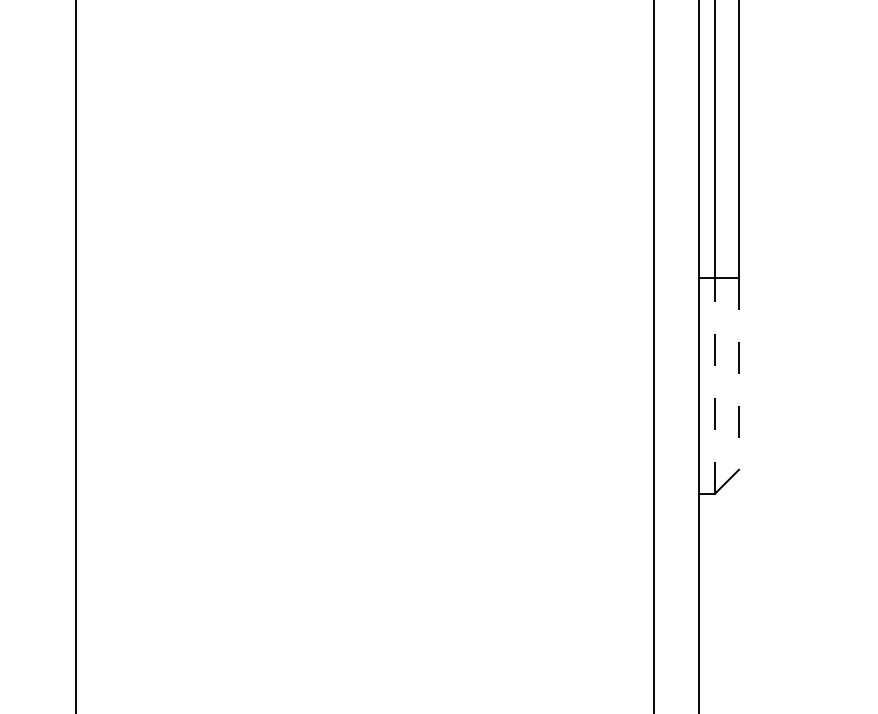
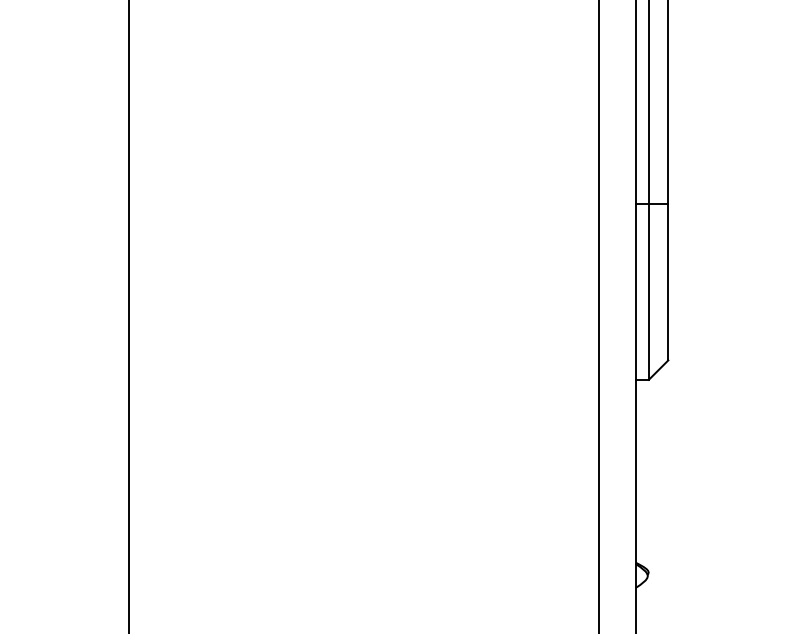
line: (739, 374) -> (668, 282), dashed -> solid
line: (714, 386) -> (648, 292), dashed -> solid

